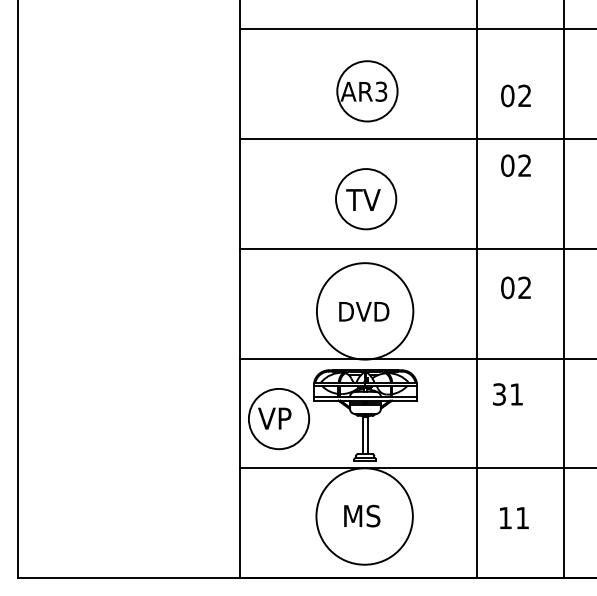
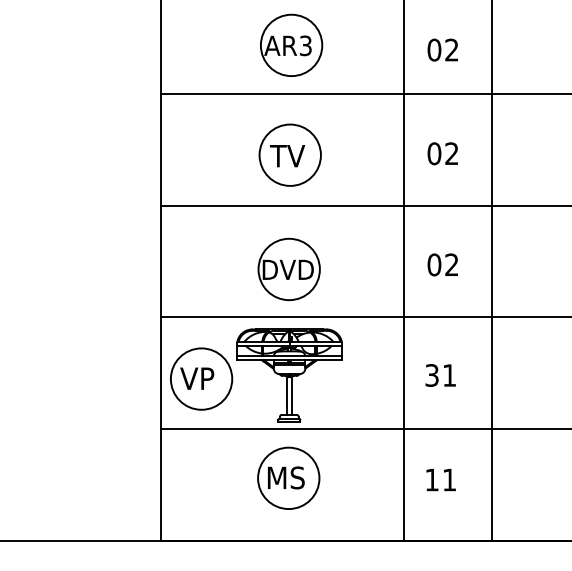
text: (515, 165) -> (442, 153), moved
text: (515, 287) -> (442, 264), moved
circle: (364, 311) -> (288, 269), size x0.62
text: (507, 394) -> (440, 375), moved
circle: (364, 516) -> (288, 478), size x0.62

